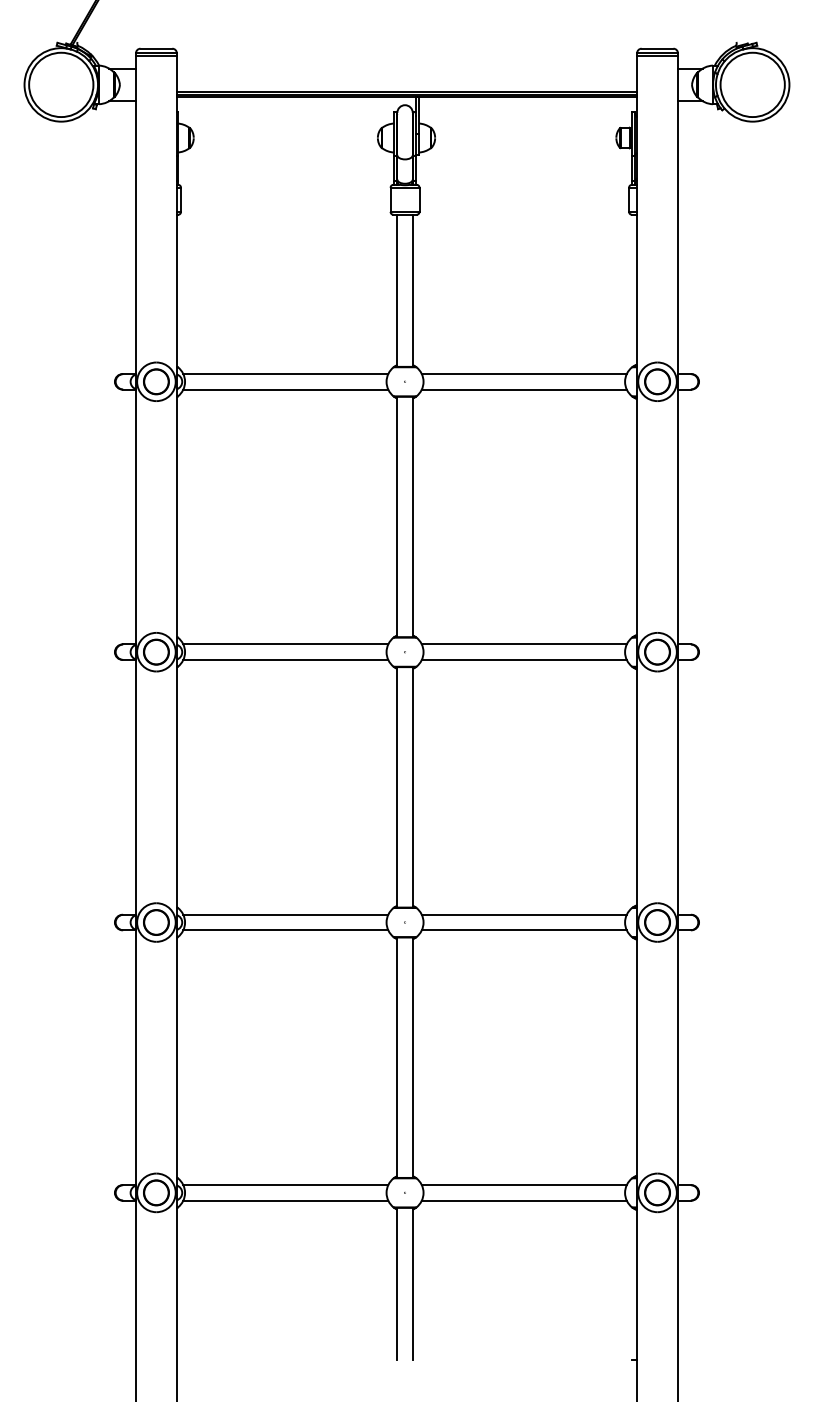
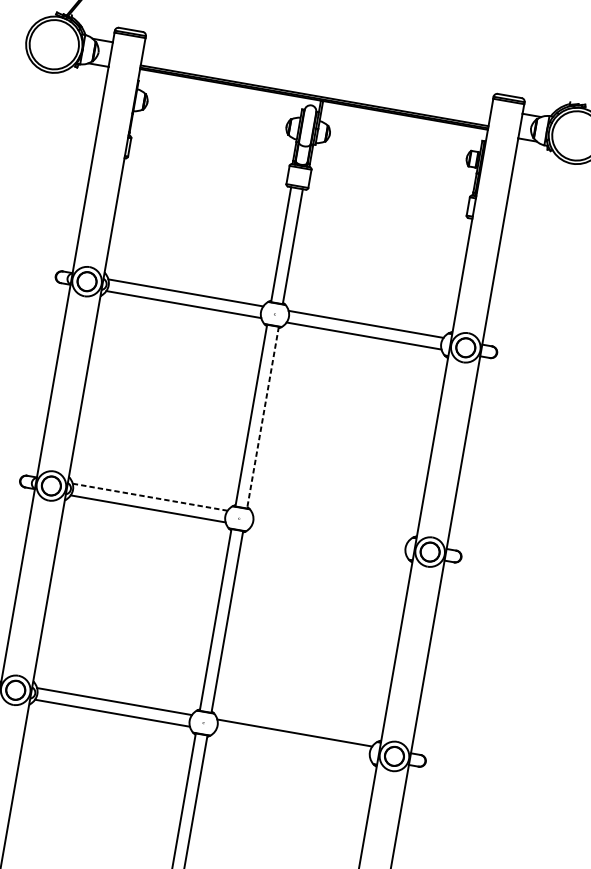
line: (412, 517) -> (262, 417), solid -> dashed
line: (286, 644) -> (150, 497), solid -> dashed
line: (523, 644) -> (329, 528), removed
line: (523, 659) -> (327, 539), removed
line: (523, 930) -> (292, 744), removed

